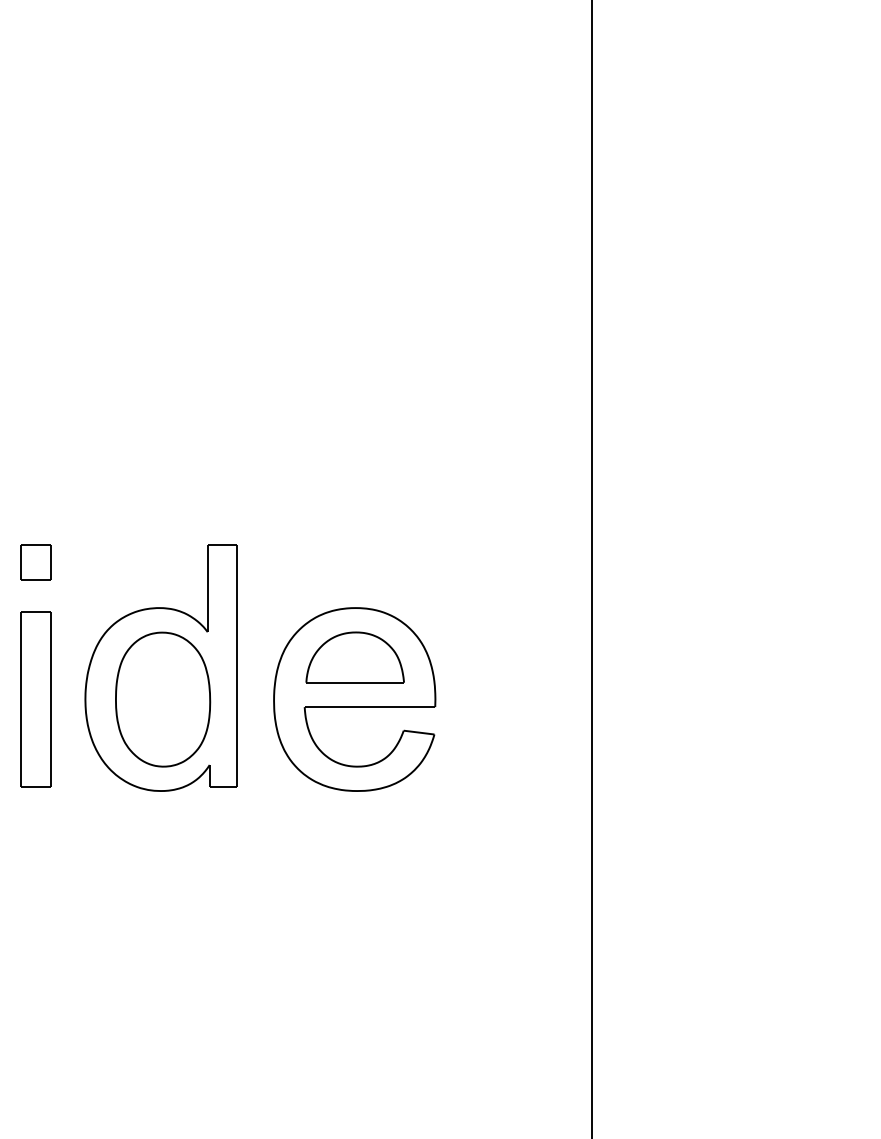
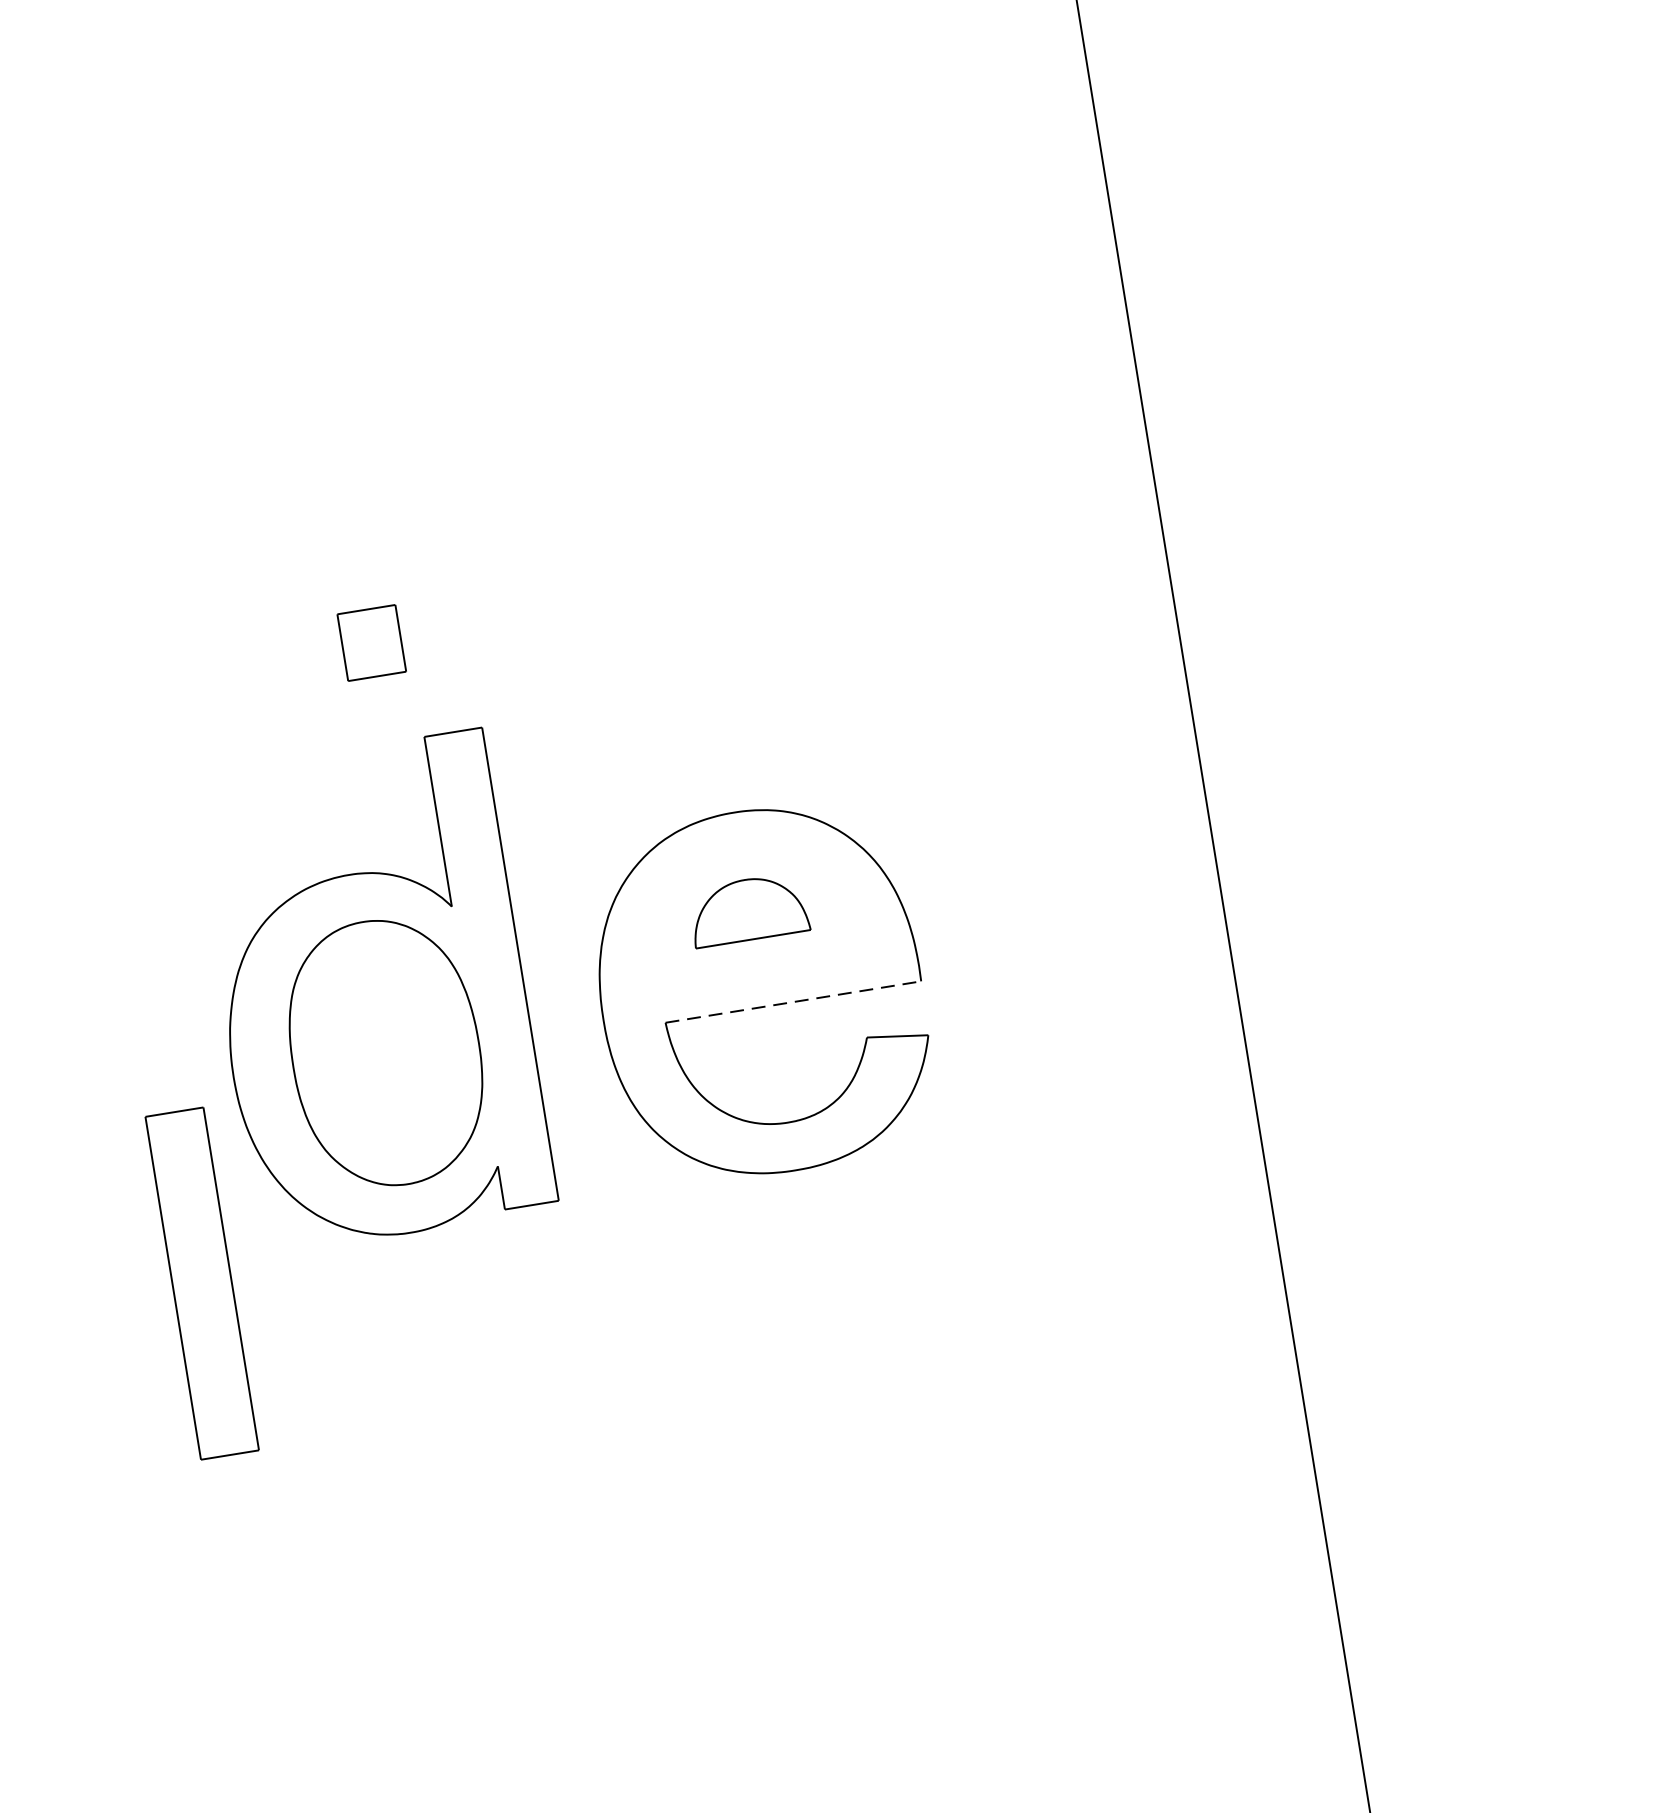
part: (35, 562) -> (370, 643), moved
part: (354, 657) -> (747, 909), size x0.6
part: (35, 699) -> (200, 1283), moved
line: (370, 707) -> (794, 1002), solid -> dashed

